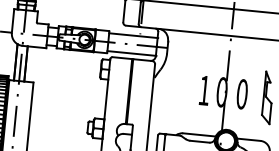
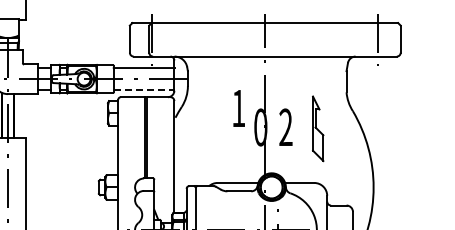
line: (132, 53) -> (144, 90), solid -> dashed
text: (204, 90) -> (238, 108), moved
text: (241, 94) -> (285, 127), 0 -> 2

